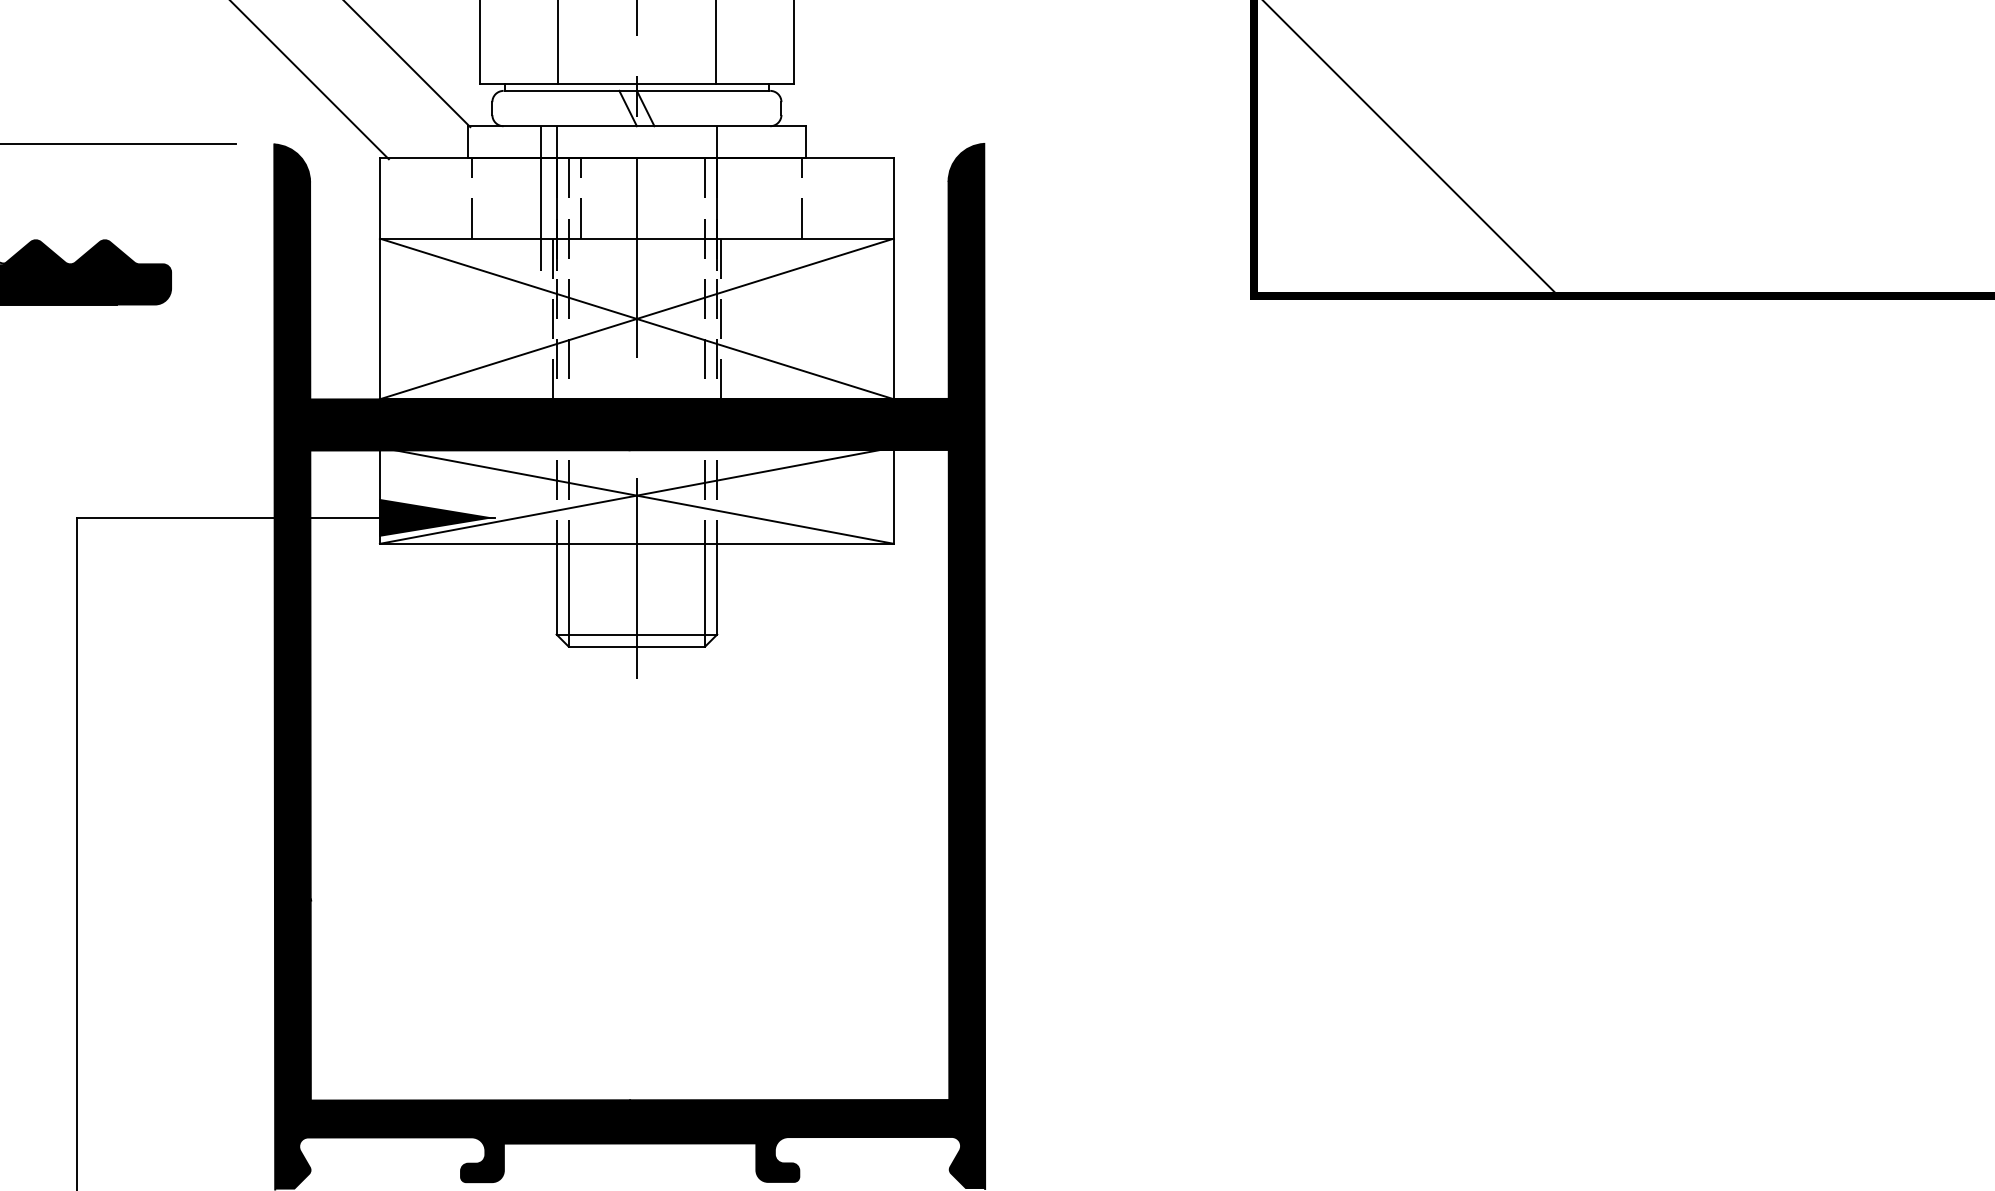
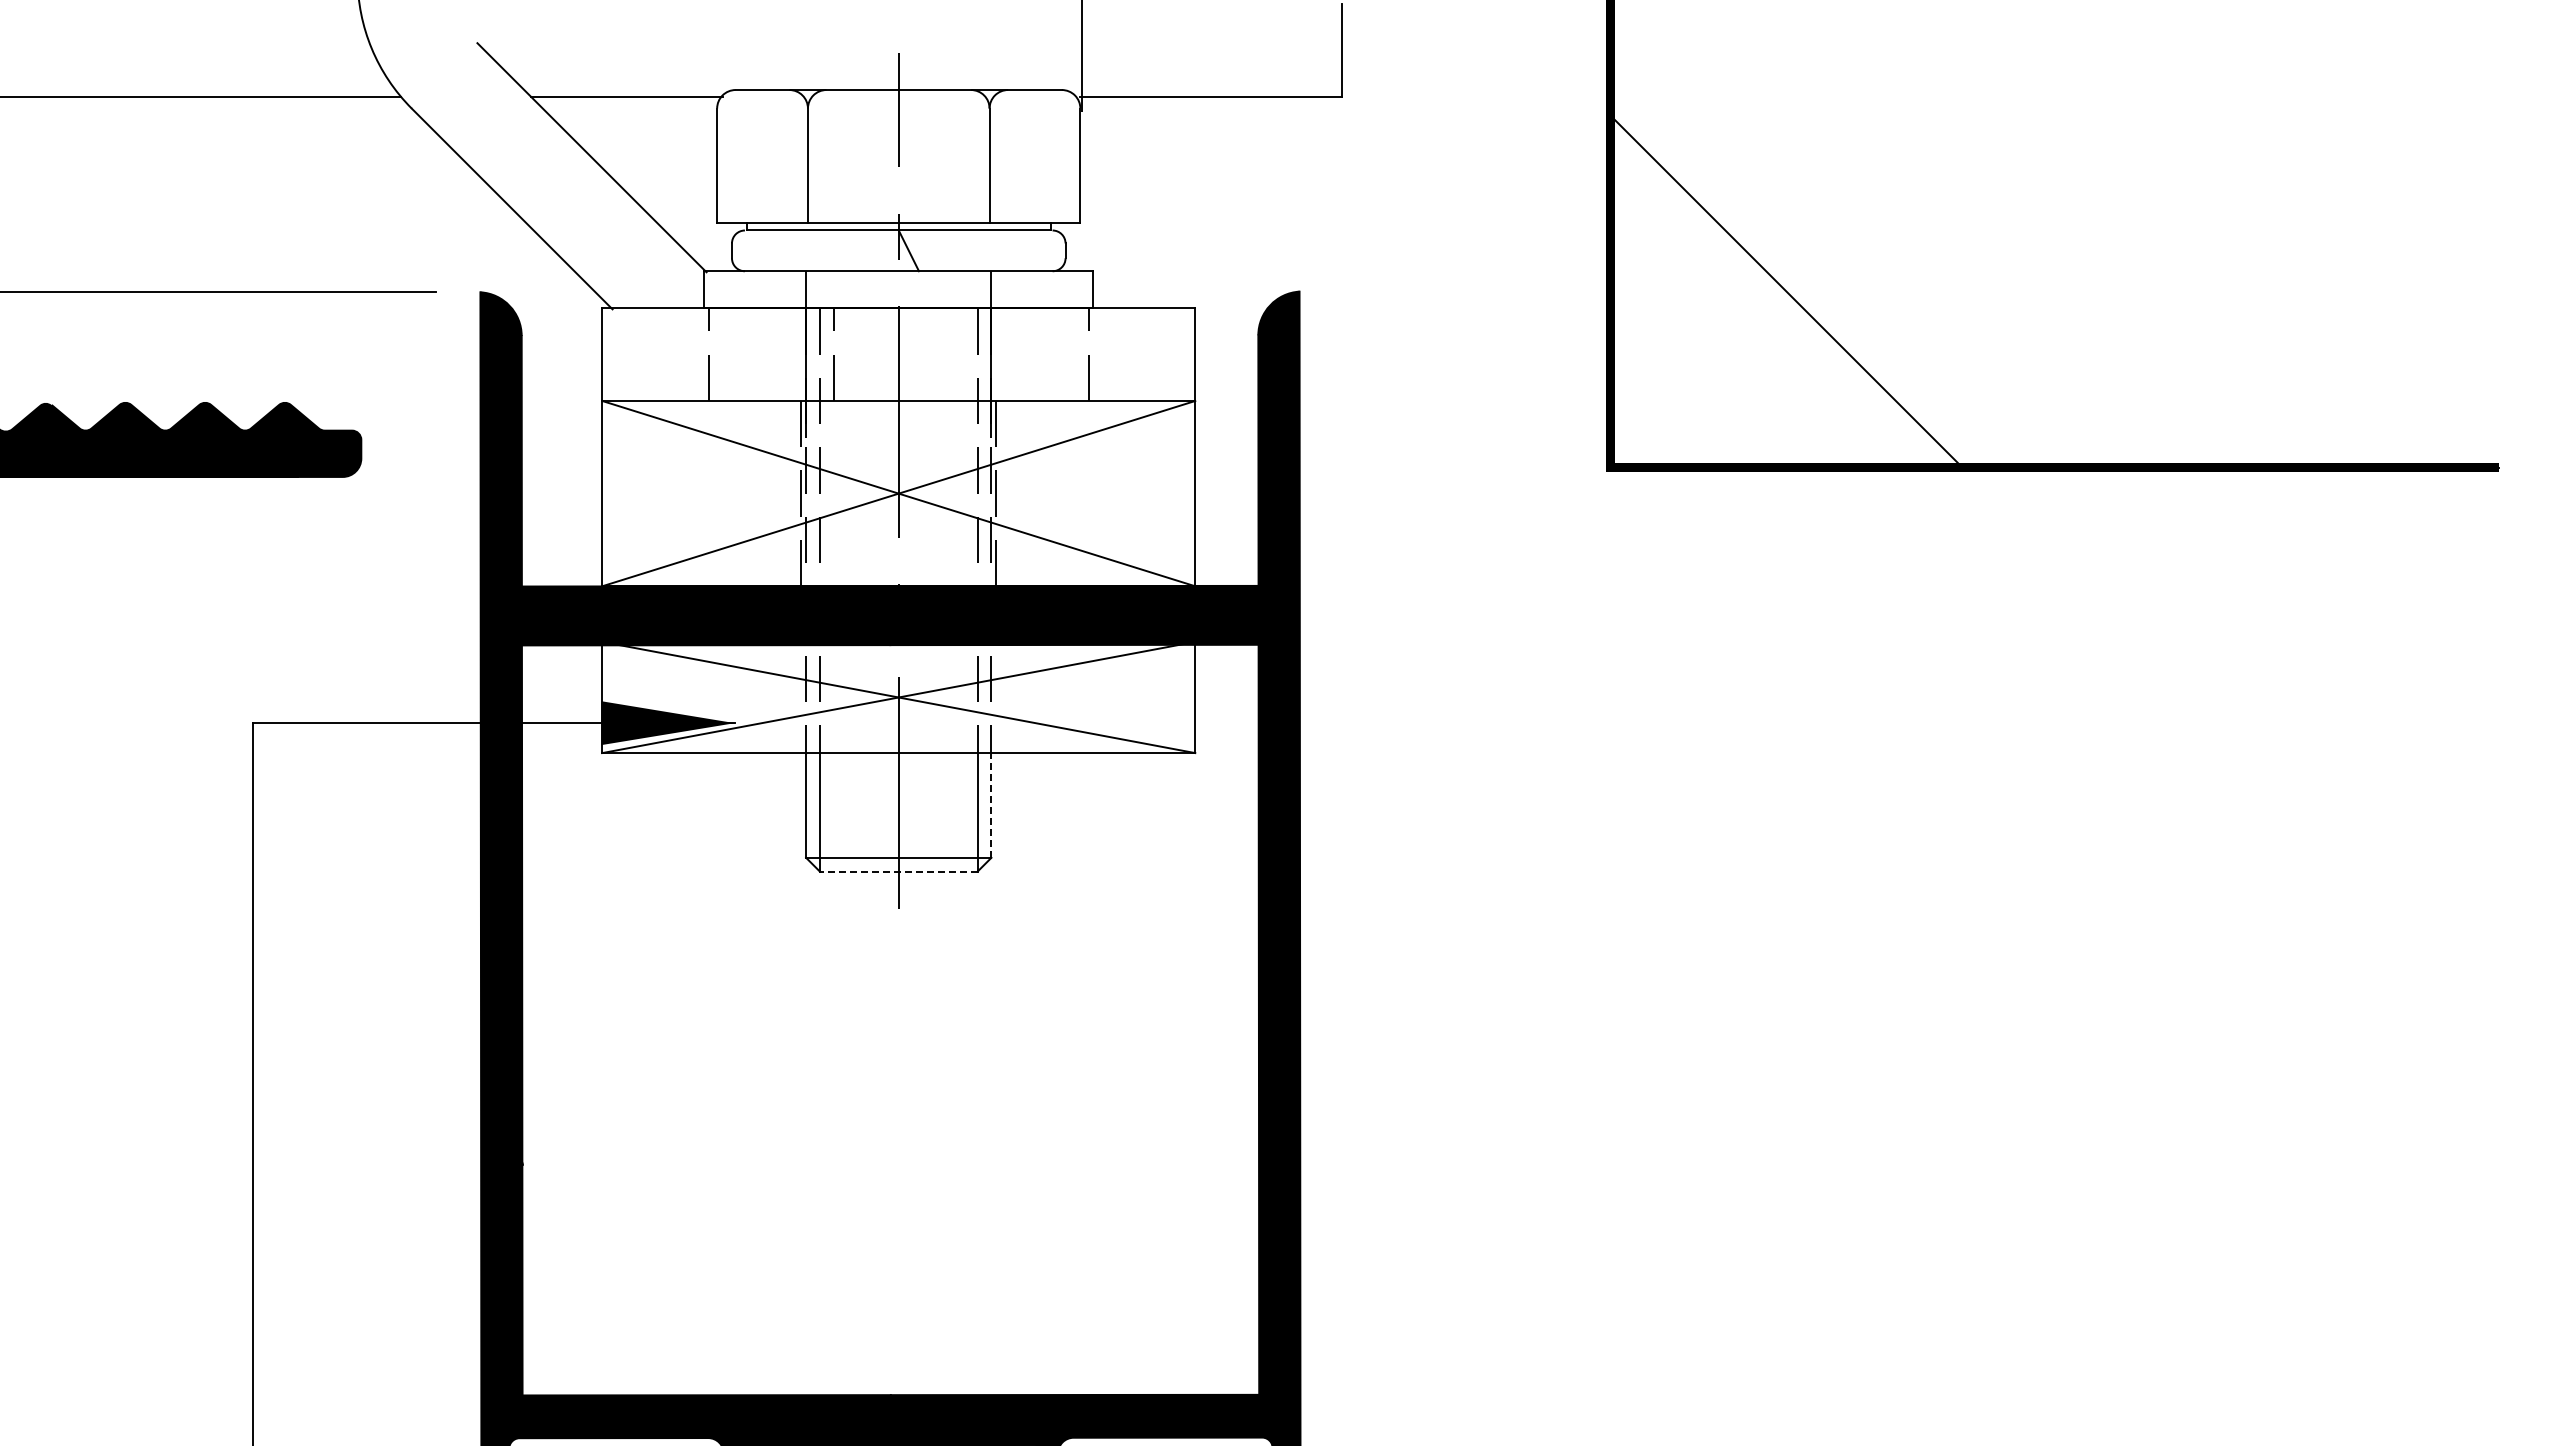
line: (628, 108) -> (888, 250), removed
line: (540, 198) -> (787, 354), removed
line: (717, 588) -> (991, 804), solid -> dashed
line: (636, 646) -> (898, 871), solid -> dashed

